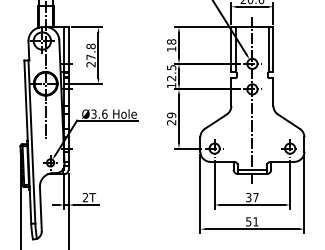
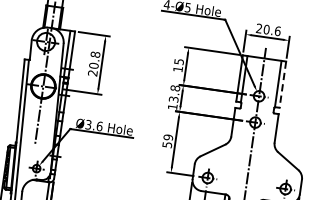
text: (171, 41) -> (179, 61), 18 -> 15
line: (273, 50) -> (282, 85), solid -> dashed
text: (90, 57) -> (93, 65), 27.8 -> 20.8
text: (171, 72) -> (174, 93), 12.5 -> 13.8
text: (171, 122) -> (167, 144), 29 -> 59

